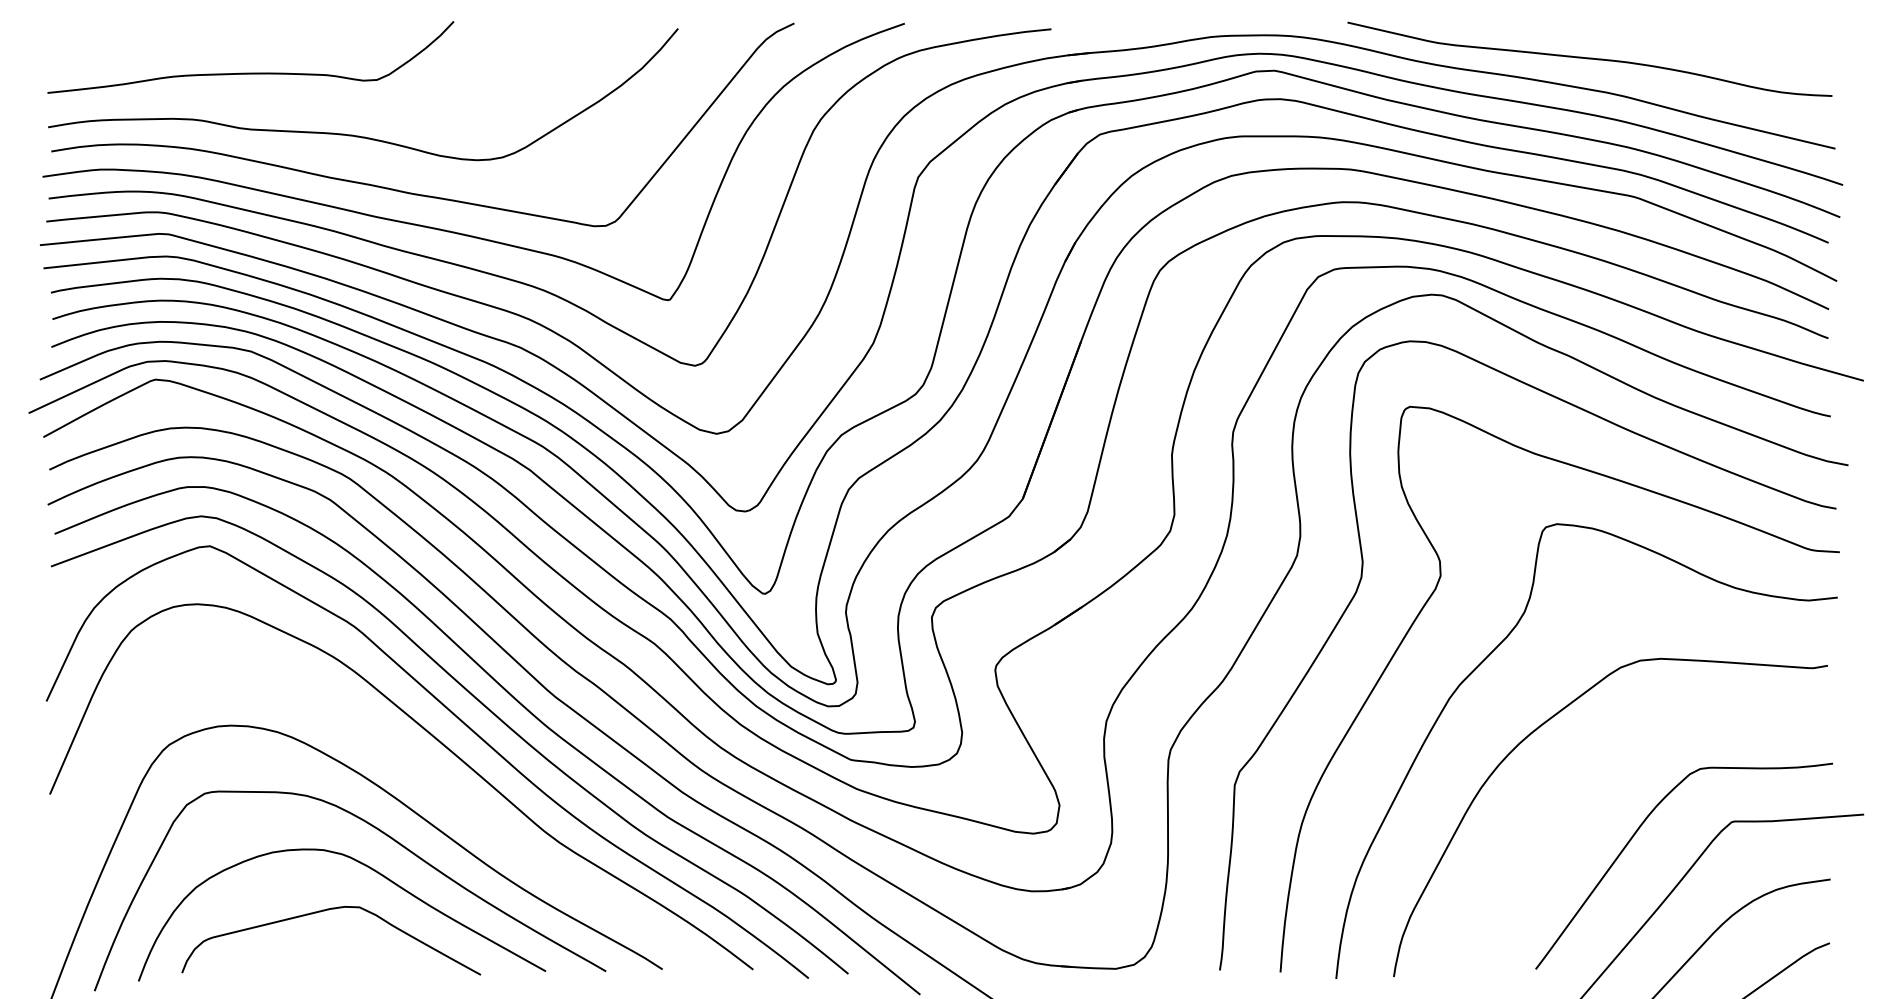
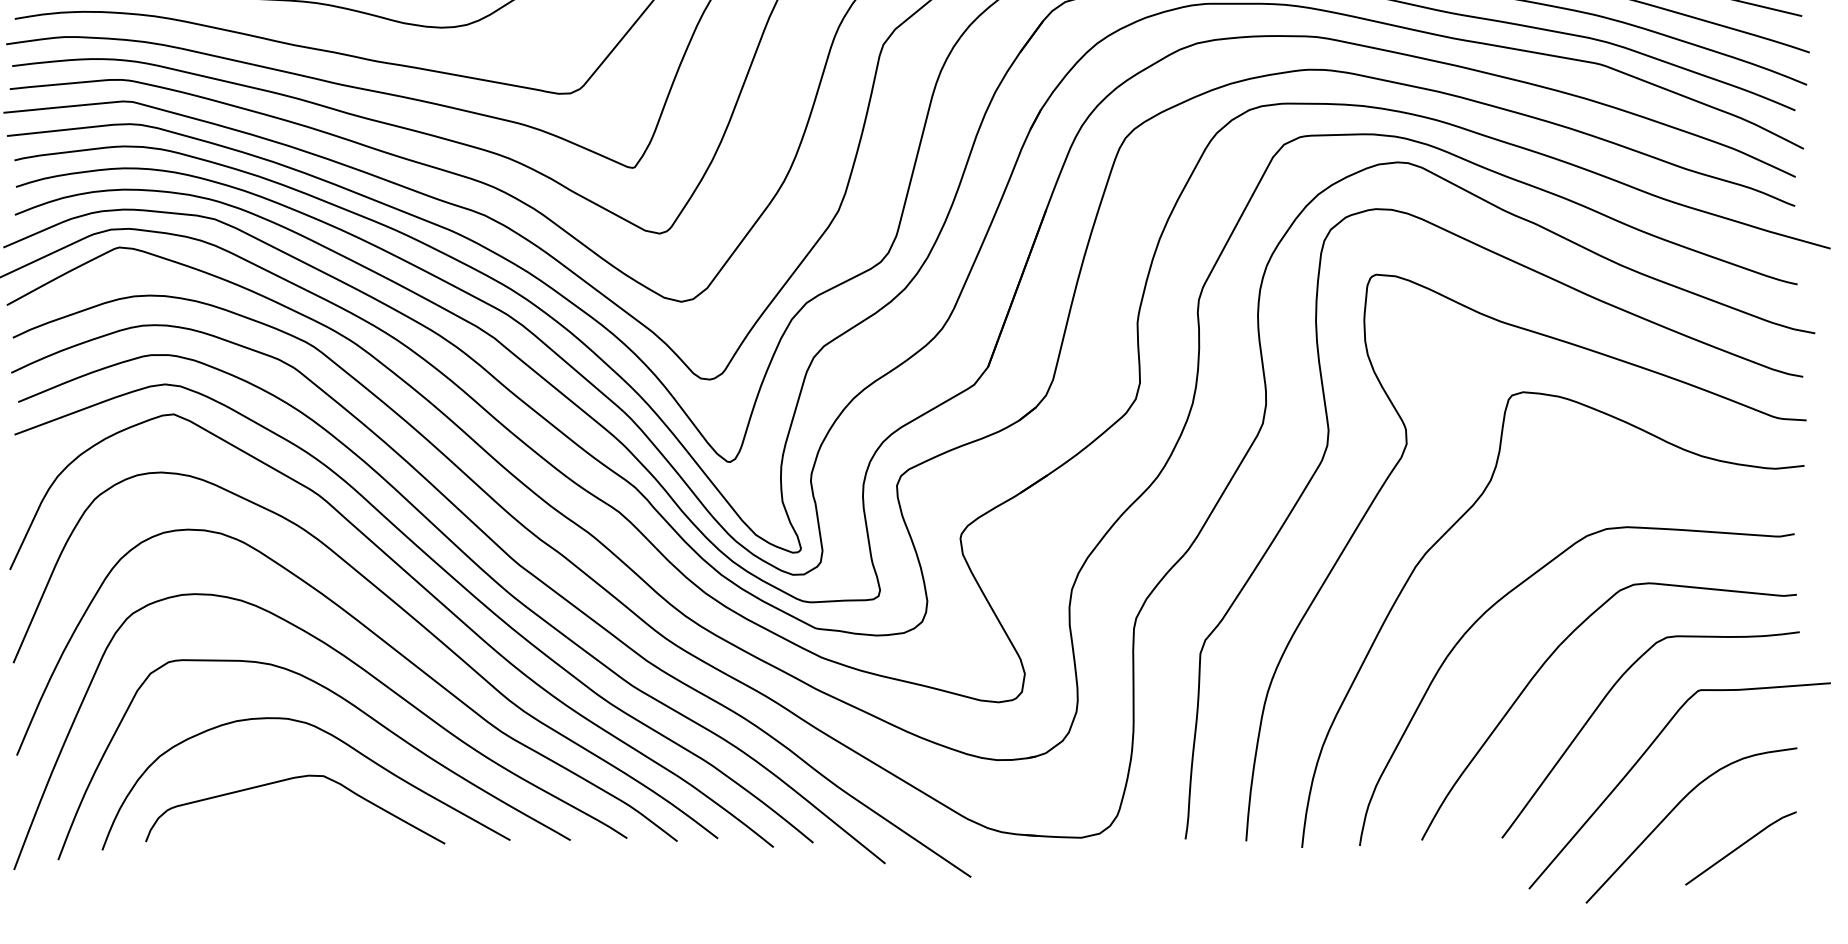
curve: (416, 771) -> (380, 640), added
curve: (1581, 792) -> (1547, 661), added

